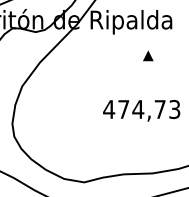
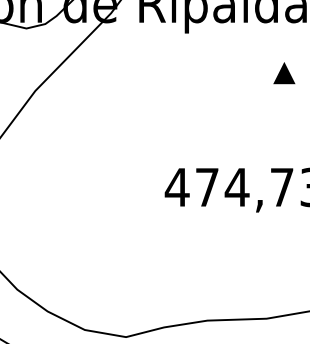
part: (148, 55) -> (284, 72), moved

